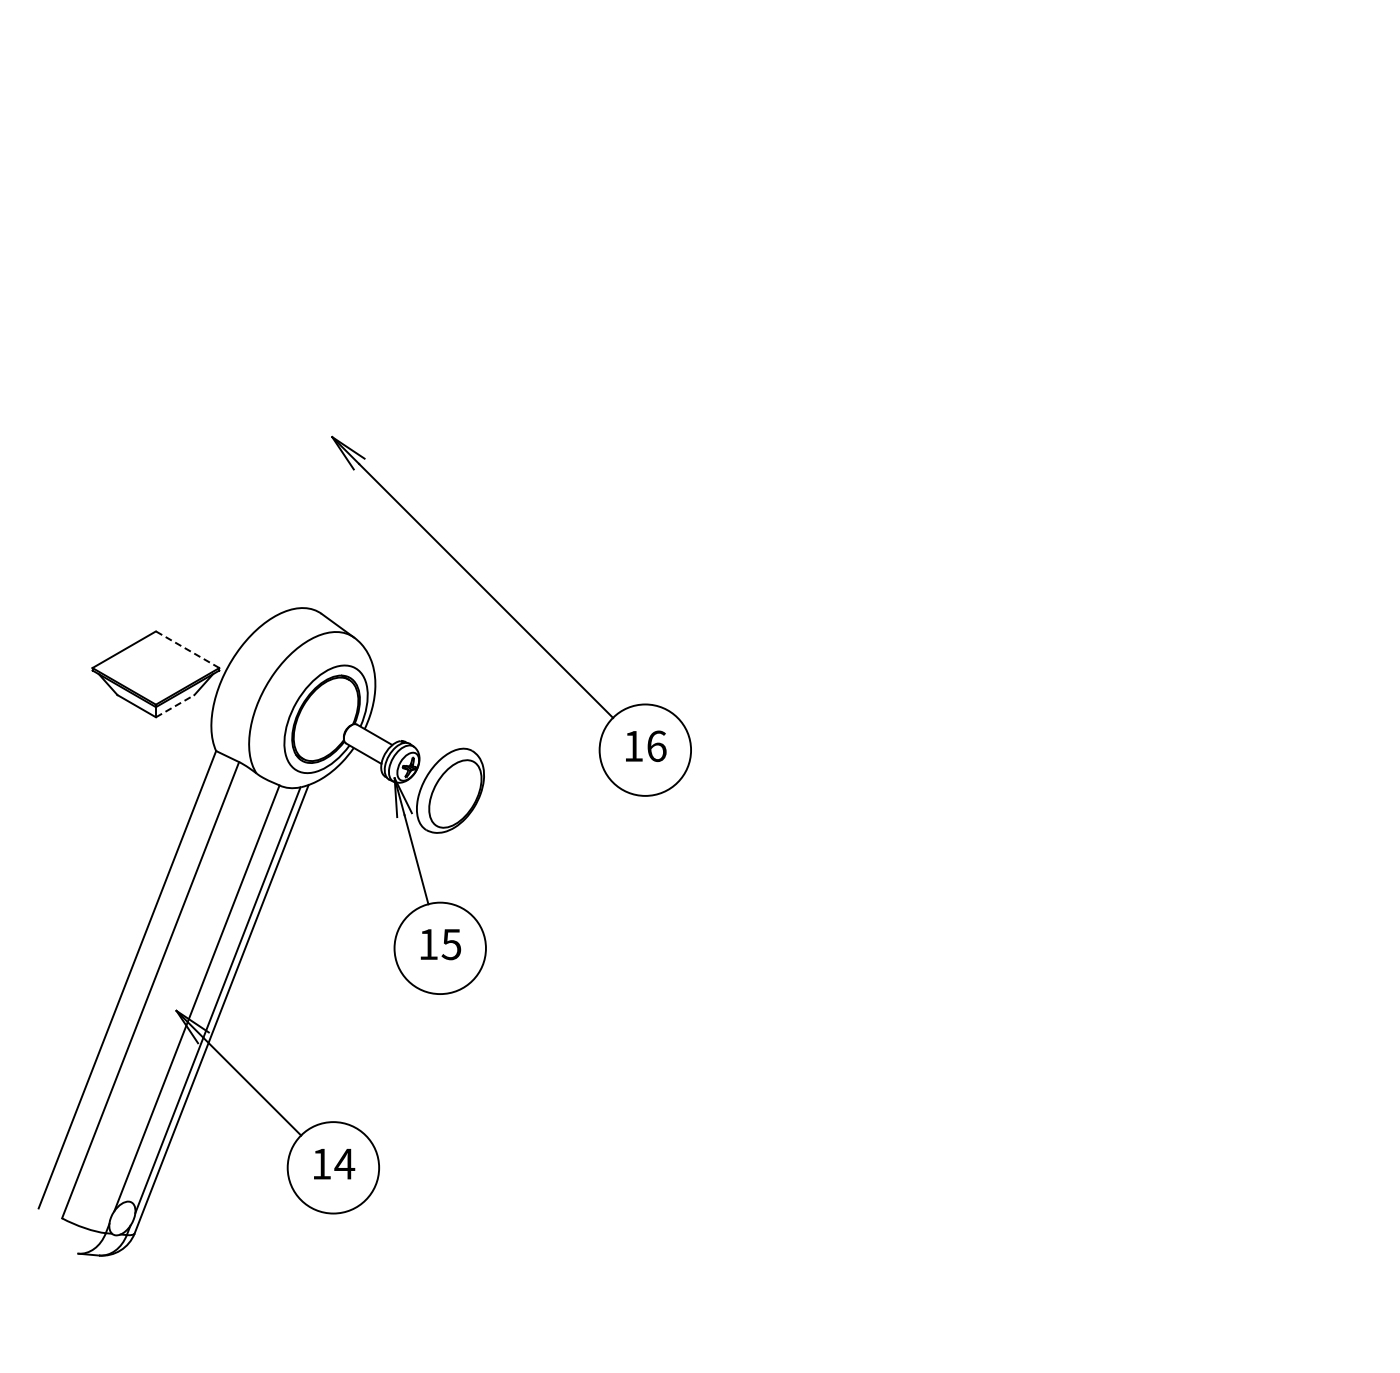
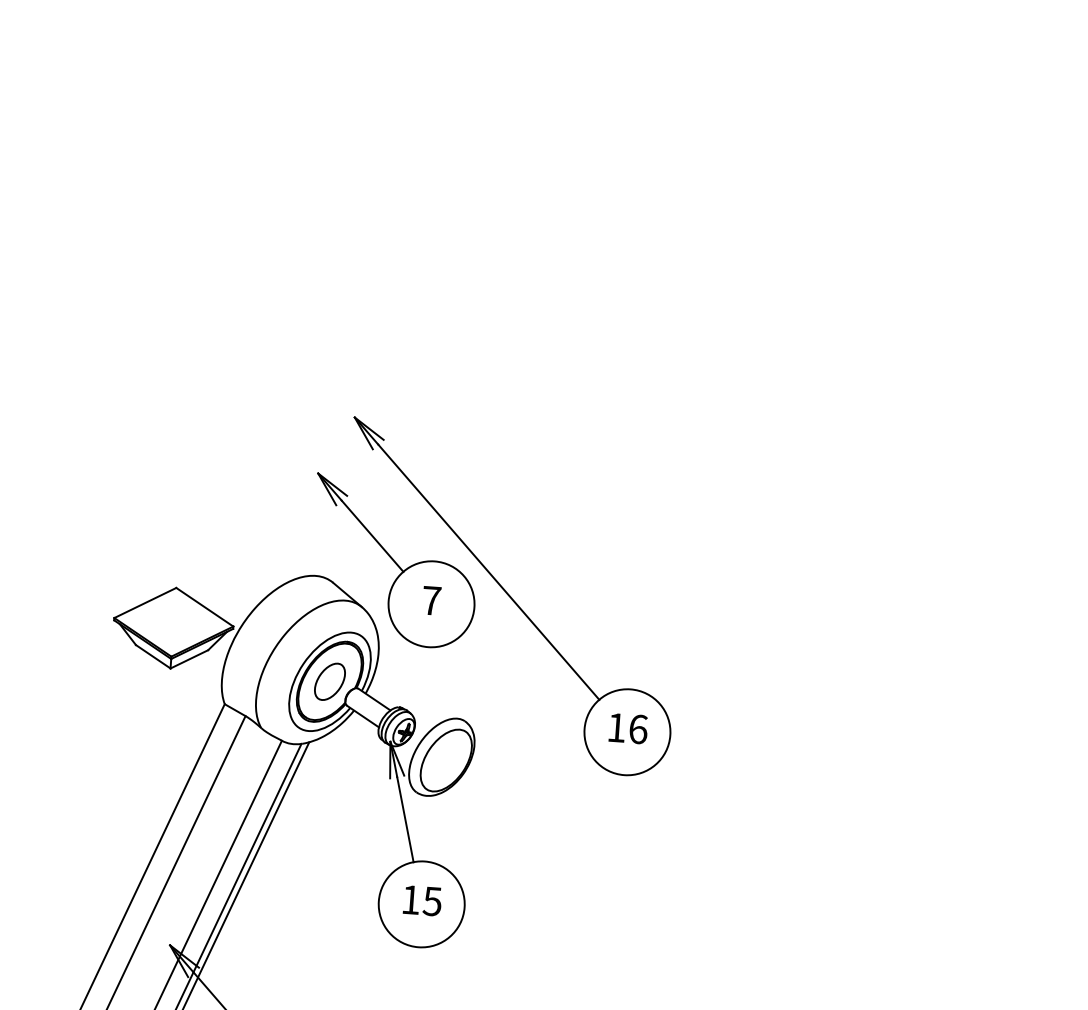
part: (385, 586) -> (394, 561), added
line: (187, 649) -> (204, 607), dashed -> solid
line: (175, 705) -> (189, 658), dashed -> solid
part: (325, 719) -> (329, 681), added

